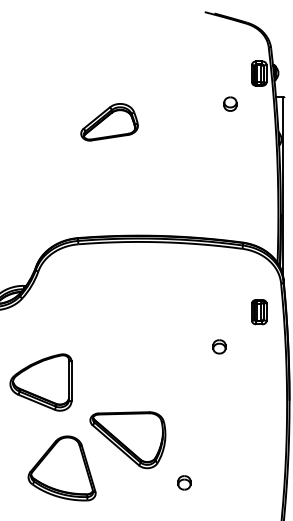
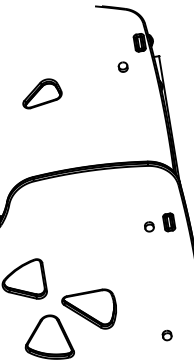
part: (259, 312) -> (169, 222), moved
part: (219, 346) -> (149, 226), moved
part: (184, 482) -> (167, 335), moved

